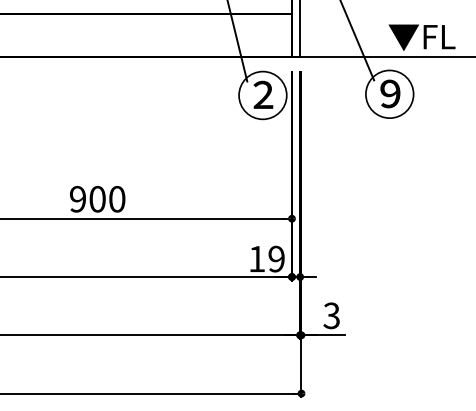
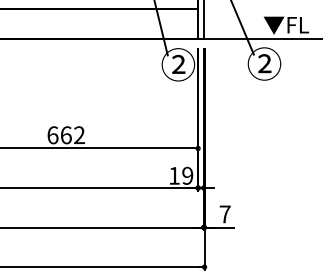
text: (389, 93) -> (264, 63), ⑨ -> ②
text: (96, 199) -> (65, 135), 900 -> 662
text: (330, 316) -> (224, 214), 3 -> 7

